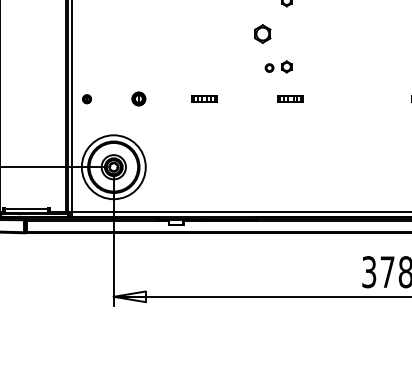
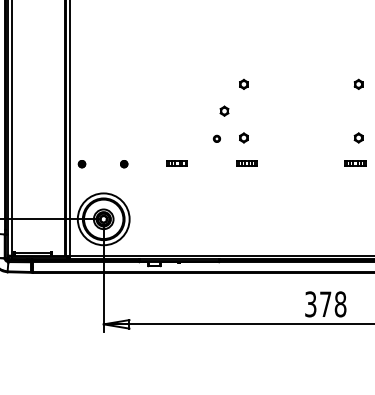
part: (262, 33) -> (224, 110), size x0.62
part: (268, 67) -> (216, 138), moved
part: (139, 99) -> (124, 164), size x0.62

